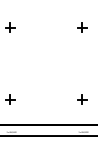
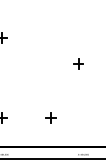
part: (82, 27) -> (78, 63), moved
part: (82, 99) -> (50, 118), moved

